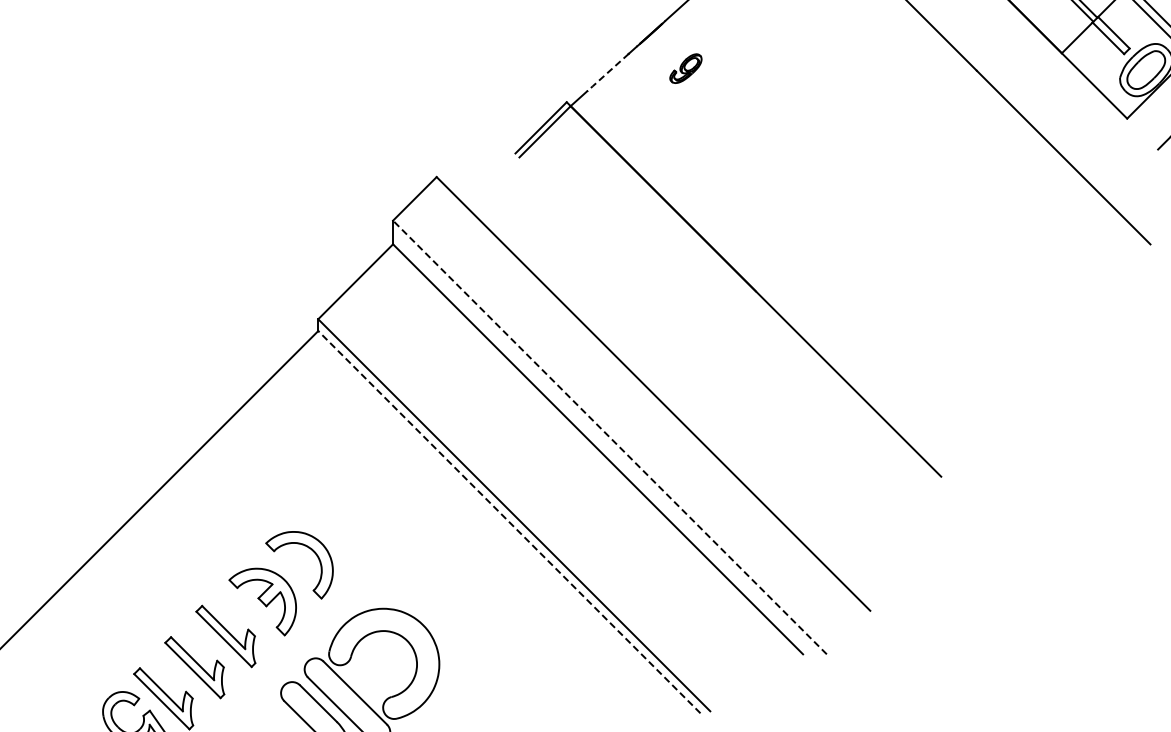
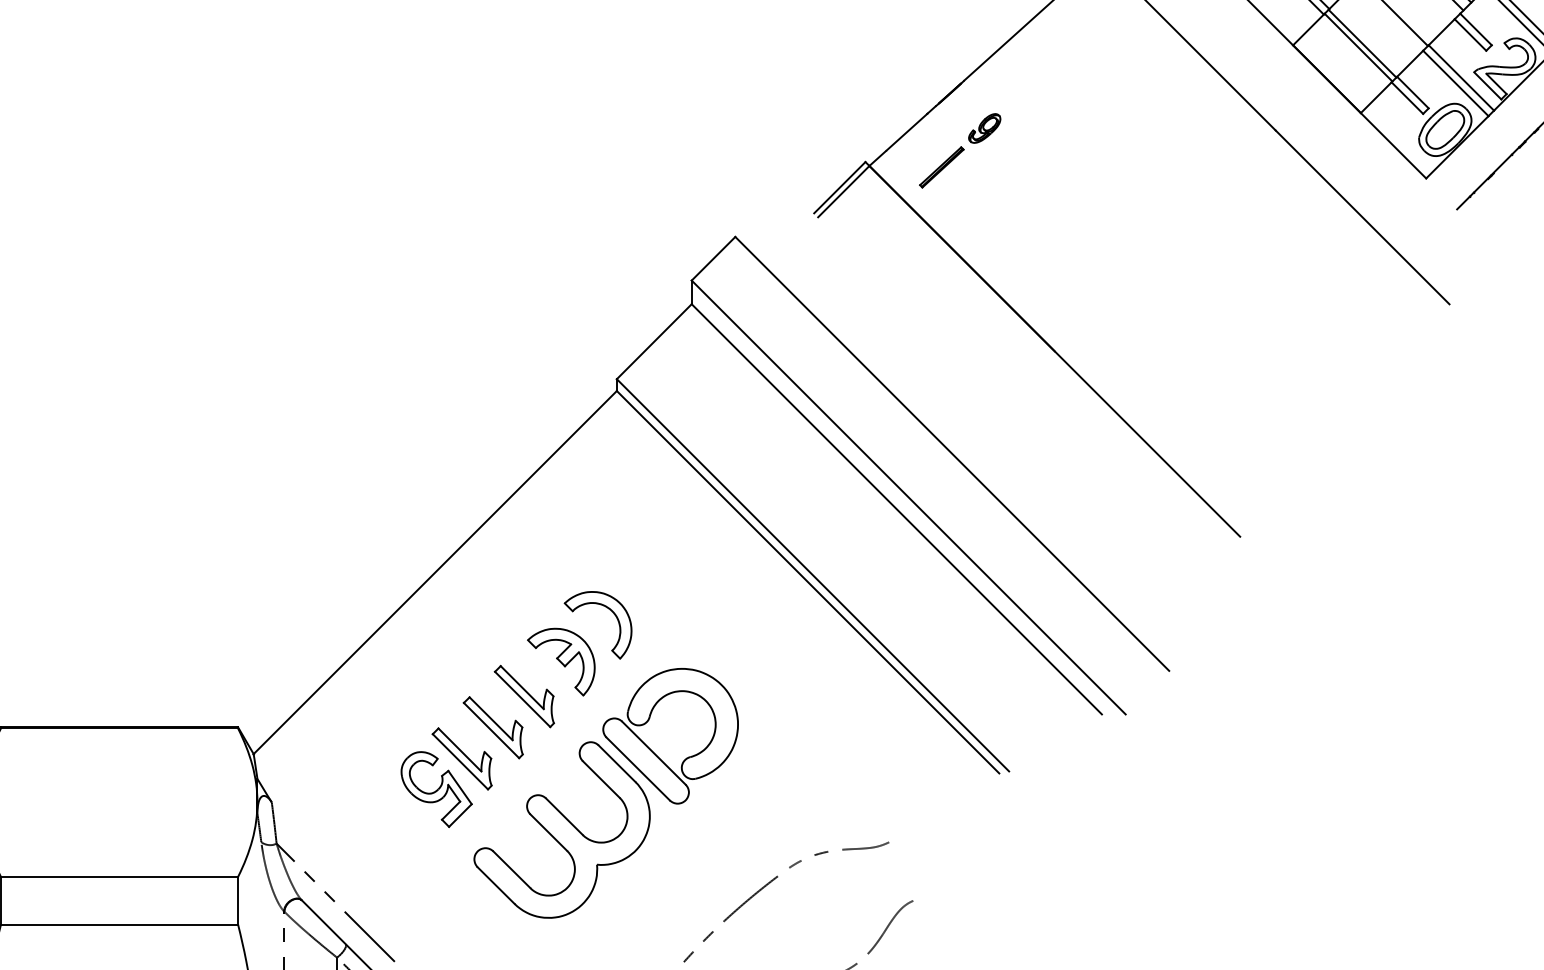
line: (607, 72) -> (906, 132), dashed -> solid
part: (642, 107) -> (941, 167), added
line: (609, 437) -> (908, 497), dashed -> solid
line: (508, 521) -> (807, 581), dashed -> solid

